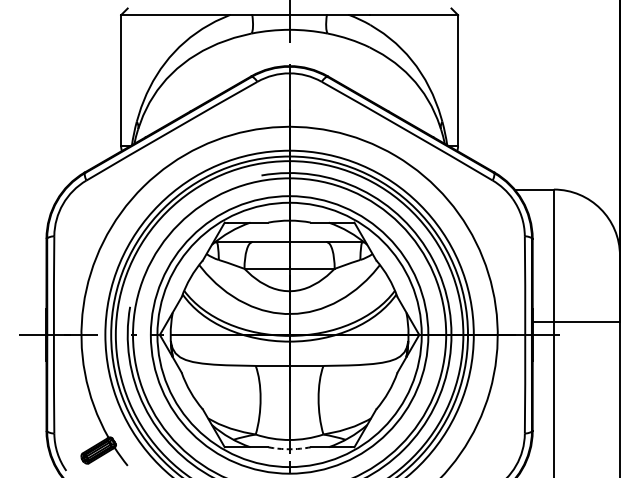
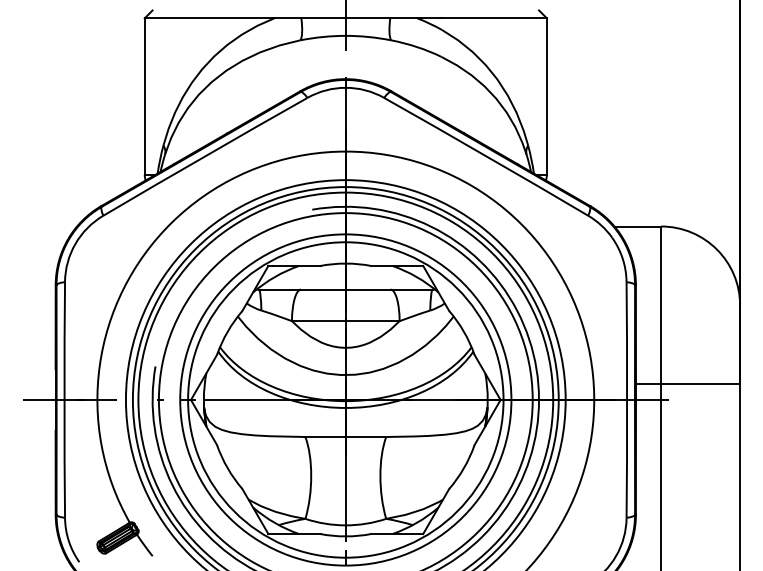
arc: (289, 449) -> (345, 536), dashed -> solid

